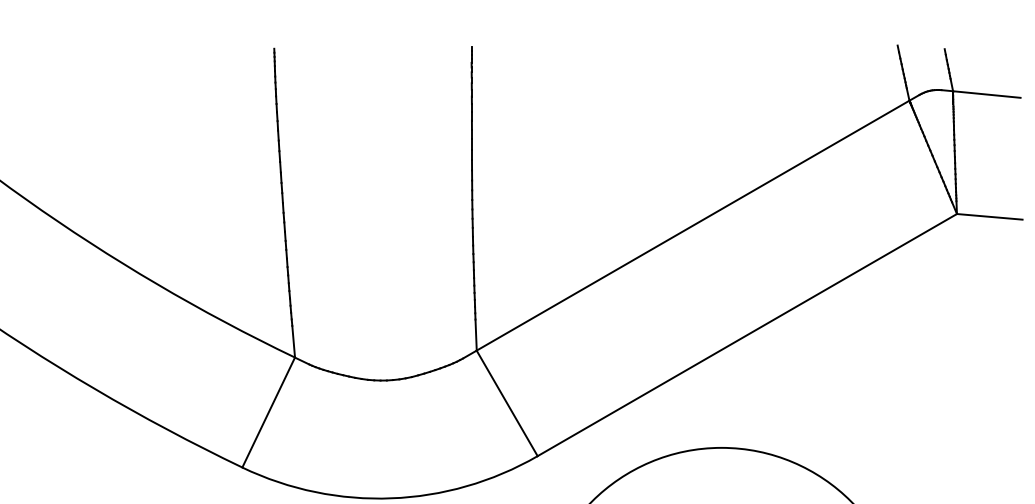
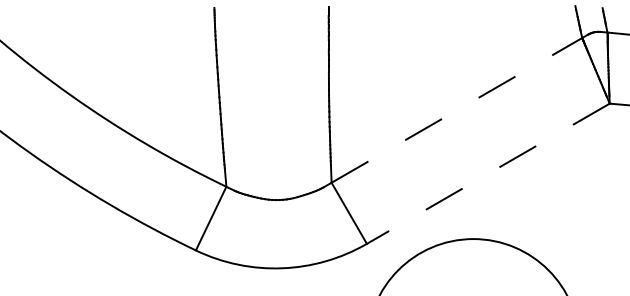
line: (692, 225) -> (456, 110), solid -> dashed
line: (745, 336) -> (487, 174), solid -> dashed

